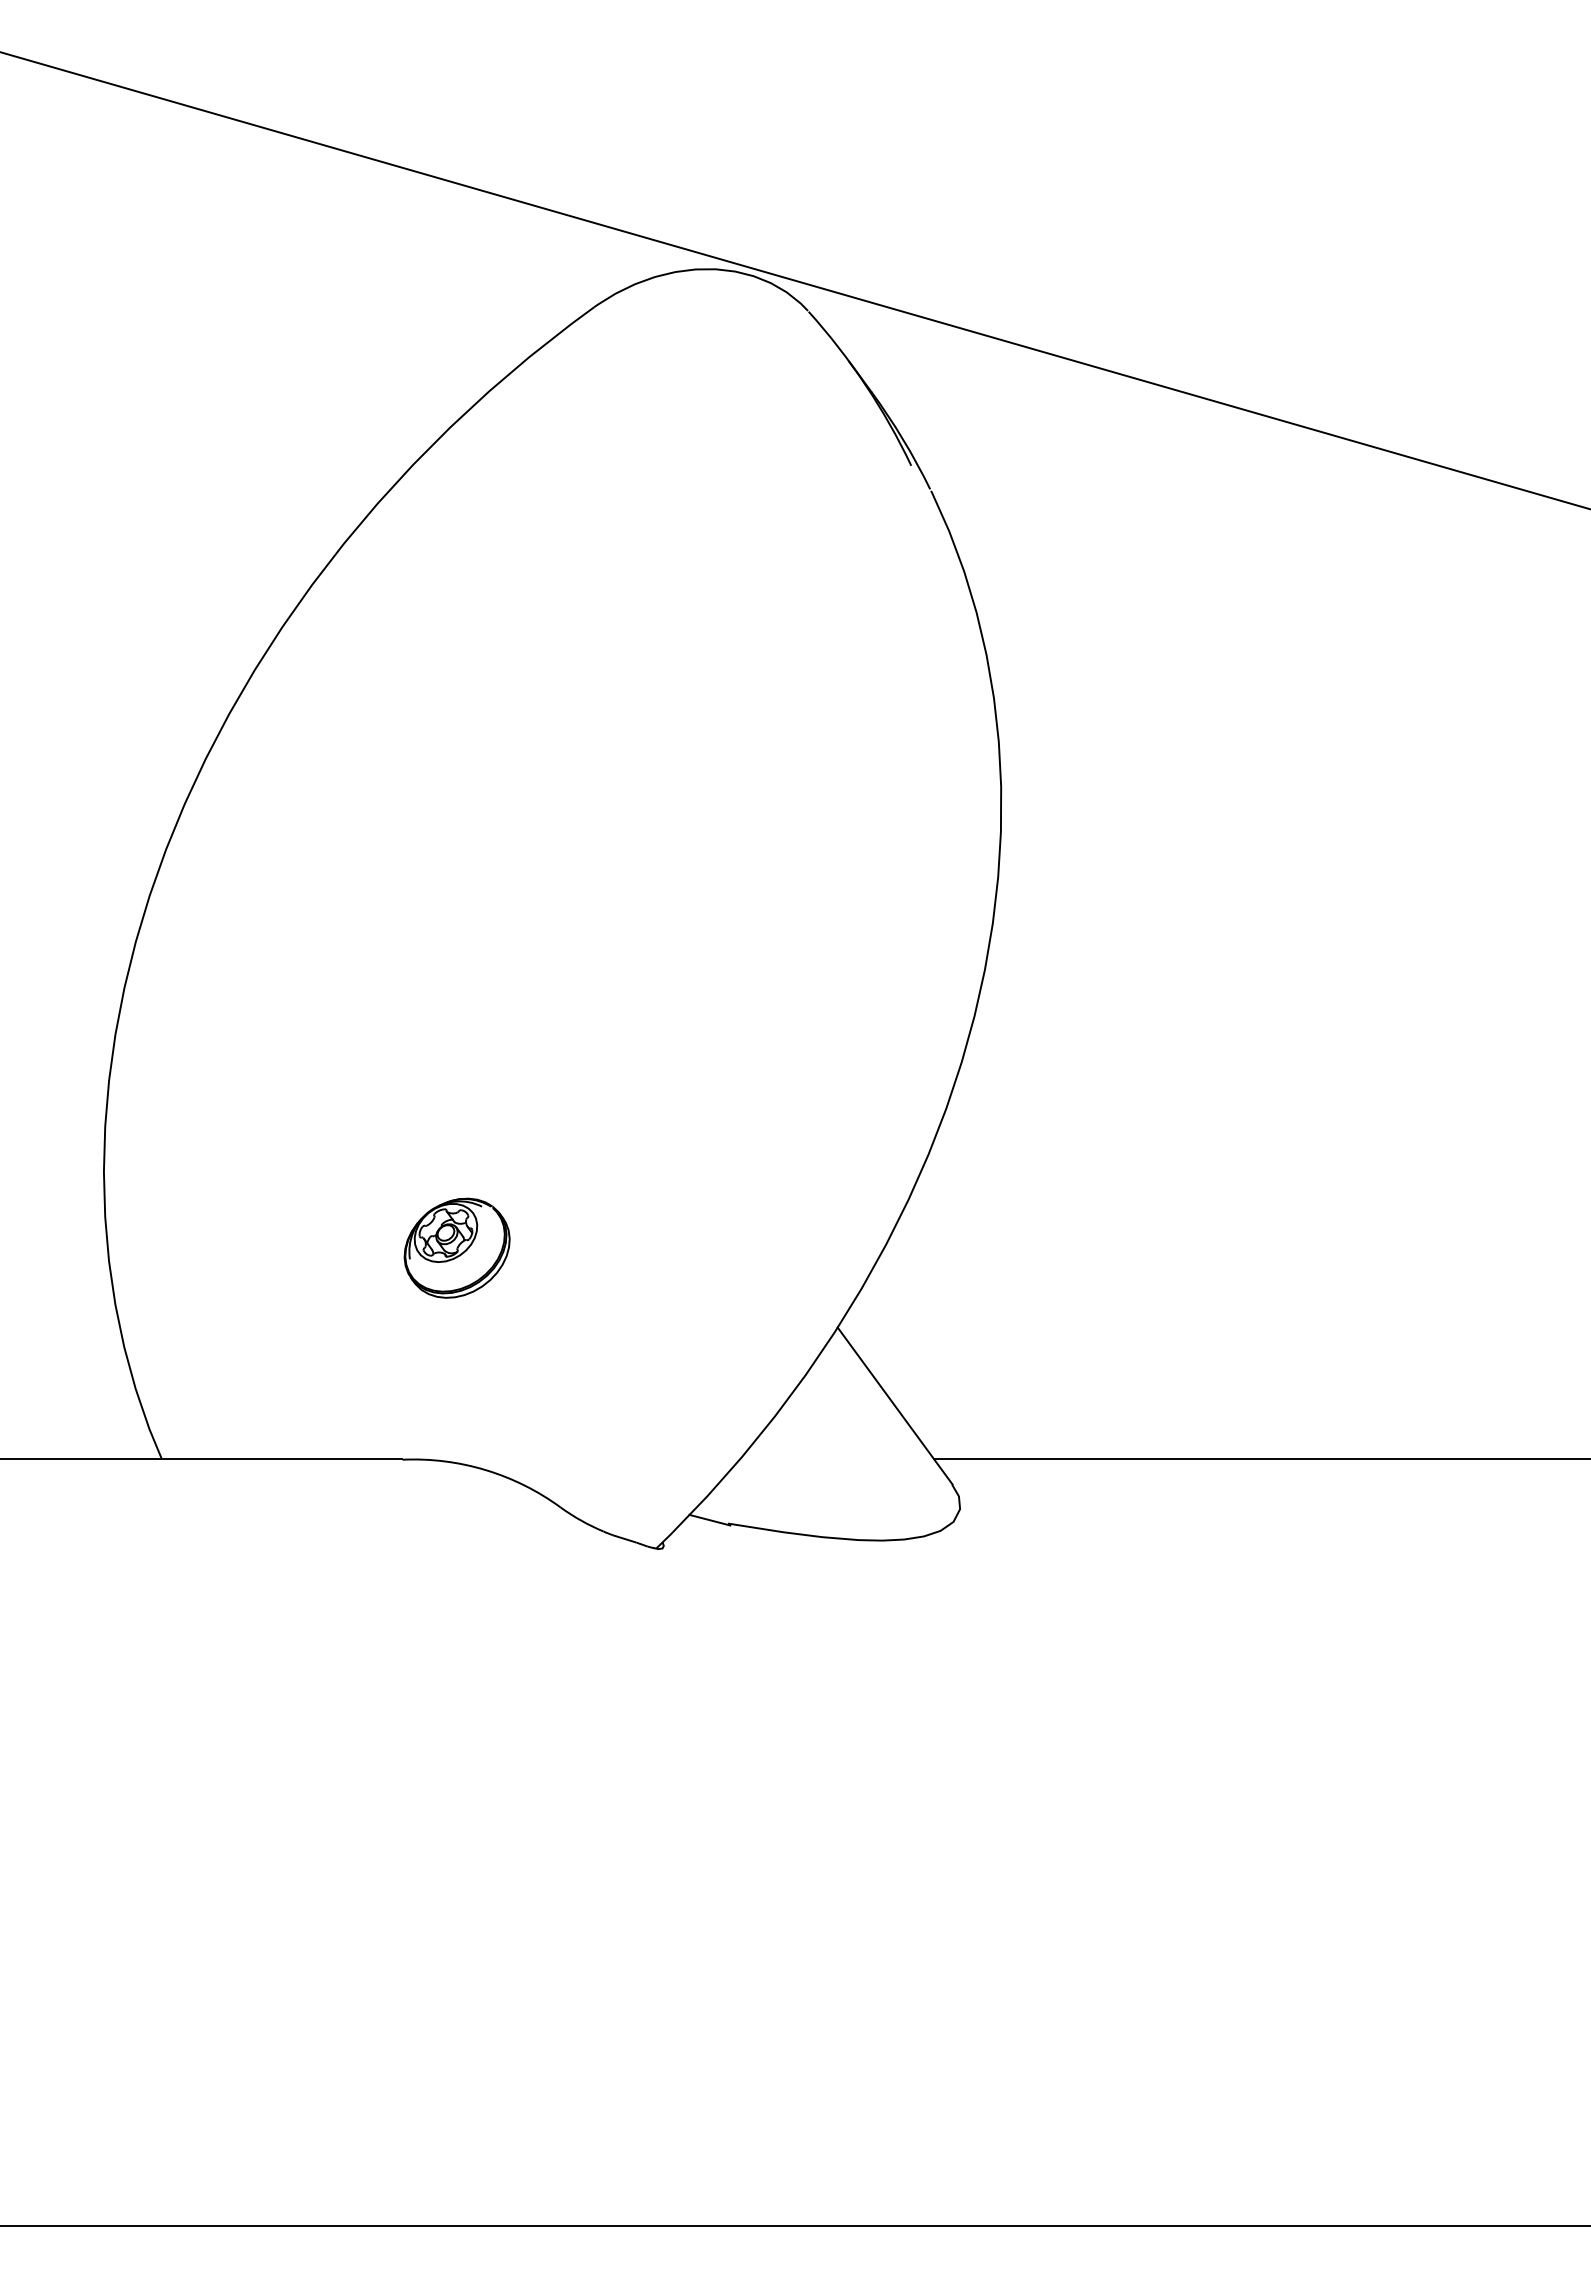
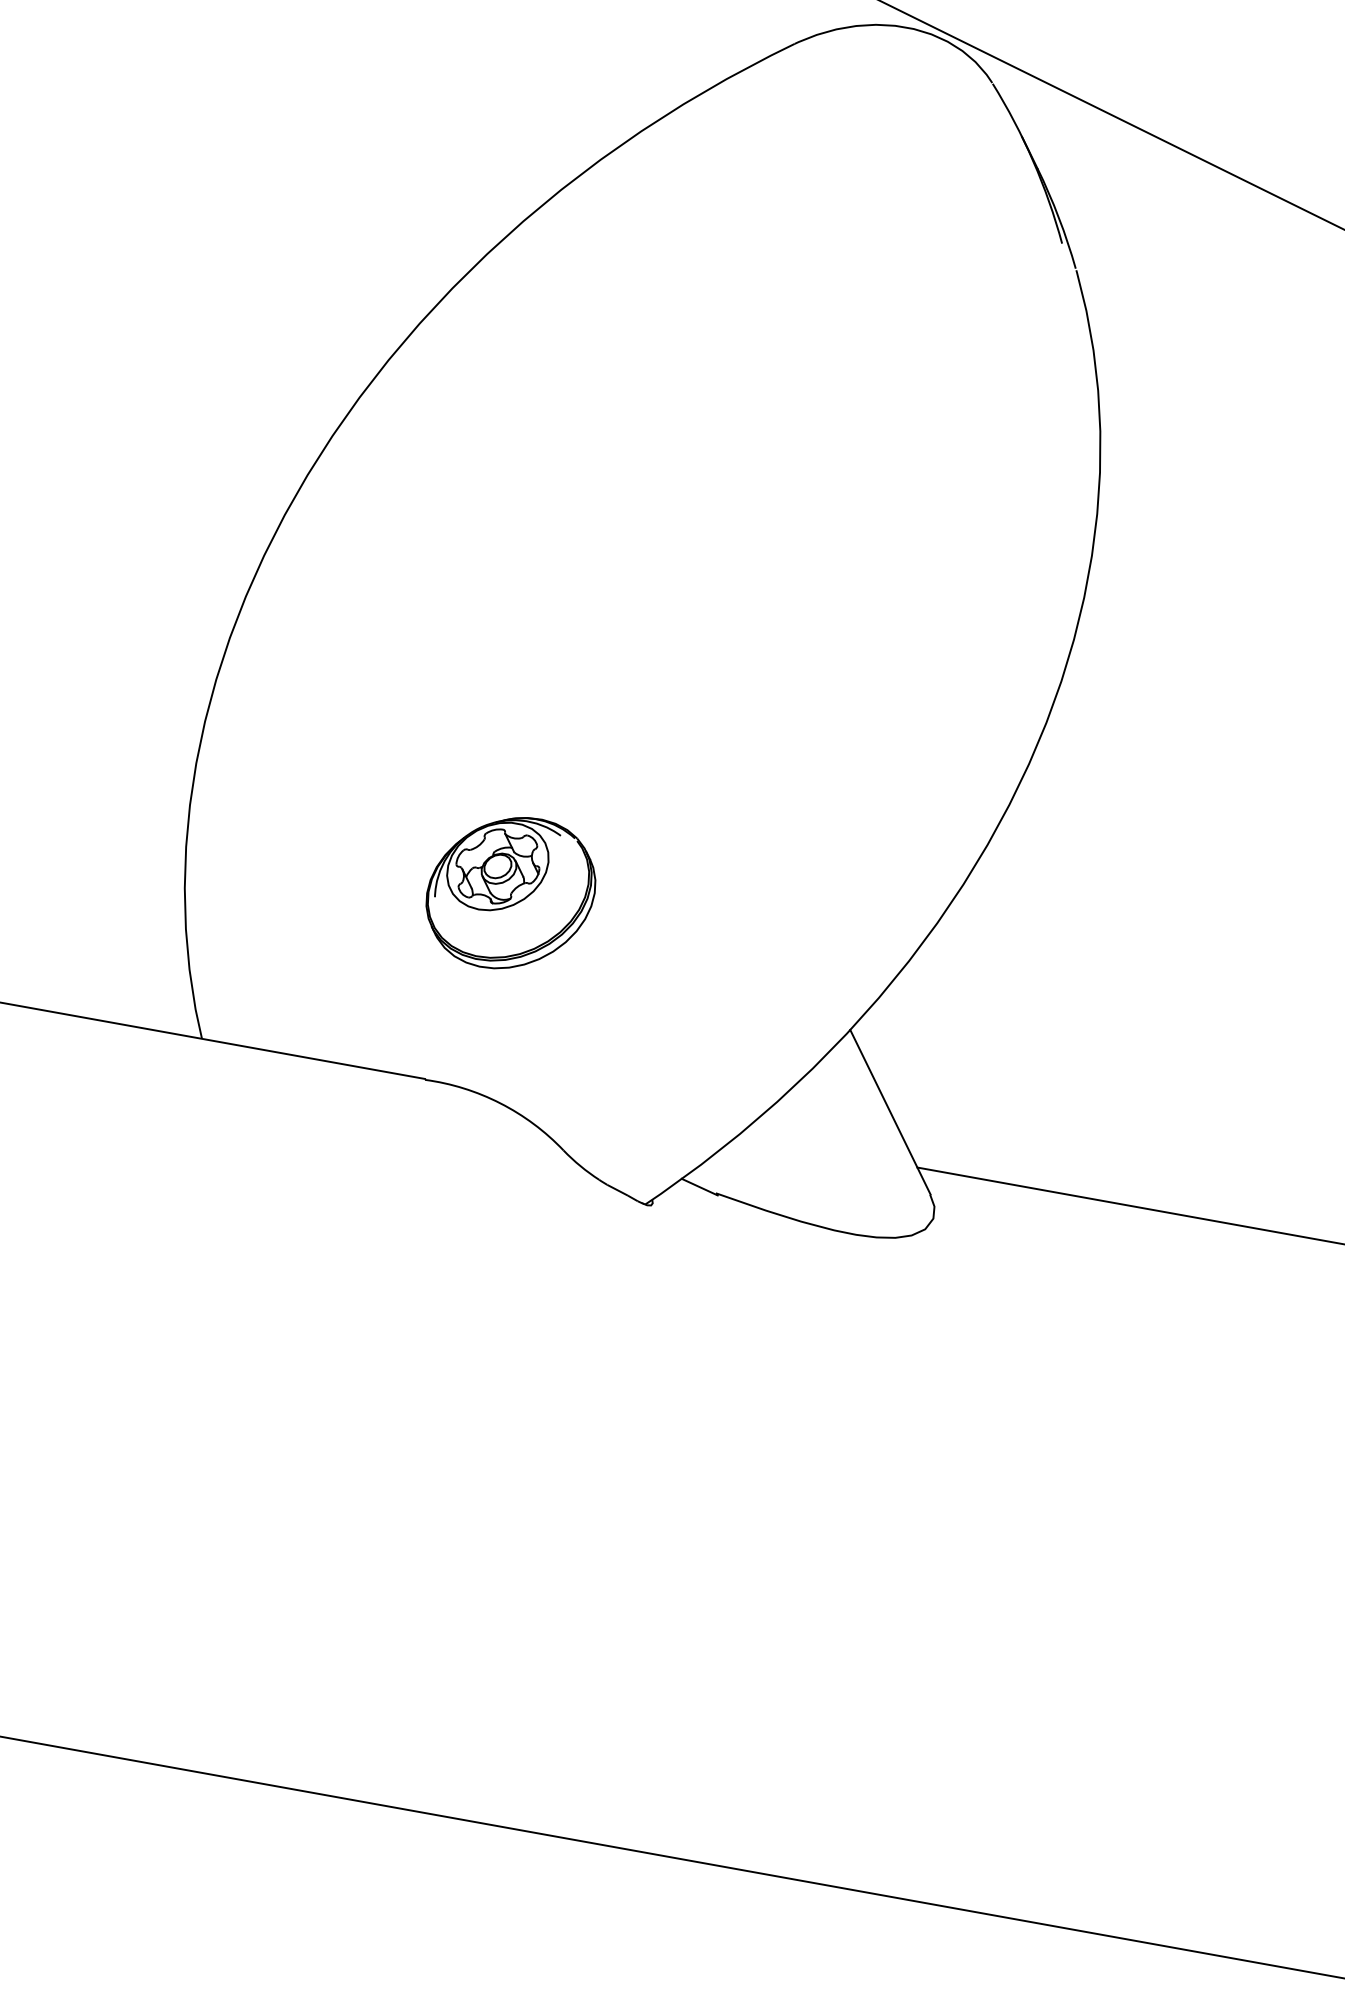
part: (456, 1247) -> (510, 892), size x1.67

